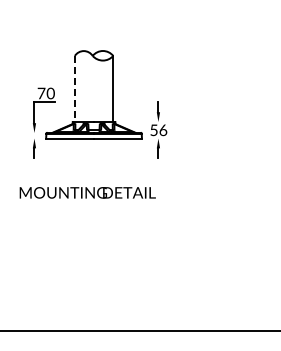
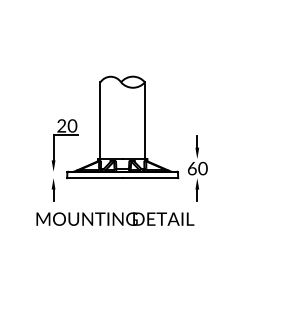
line: (74, 89) -> (99, 121), dashed -> solid
text: (41, 93) -> (61, 125), 70 -> 20
text: (158, 129) -> (197, 167), 56 -> 60
text: (87, 192) -> (115, 218), moved

